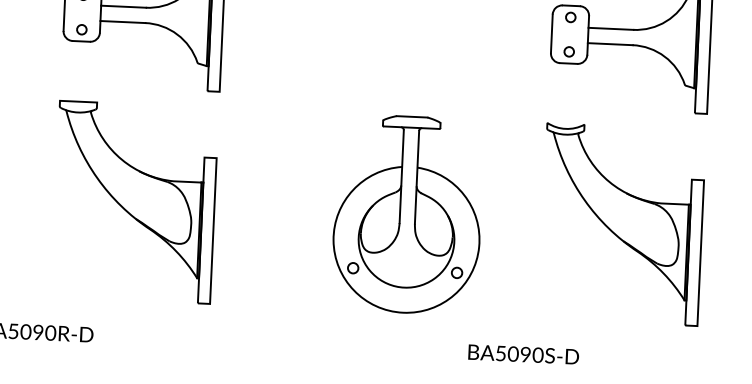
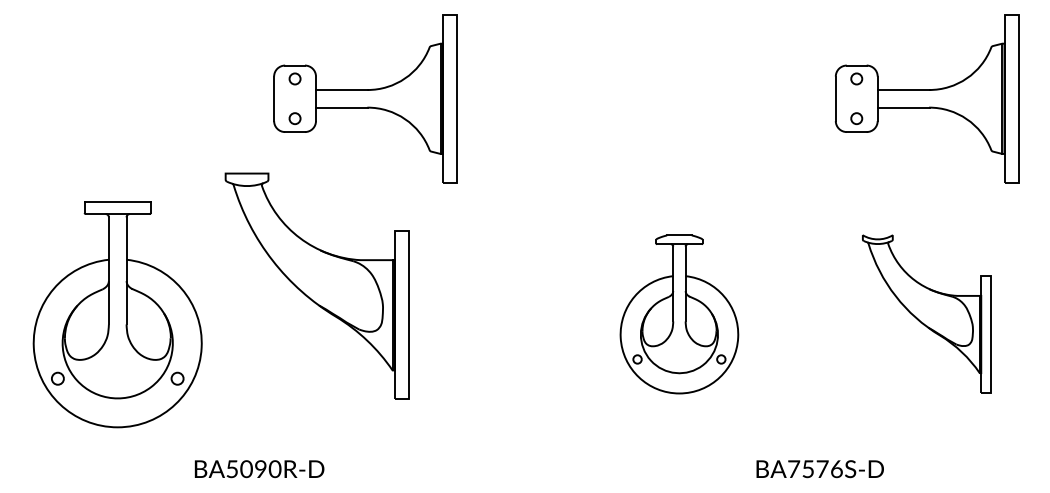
part: (134, 201) -> (316, 285), moved
part: (407, 214) -> (679, 314), size x0.7
part: (622, 223) -> (926, 313), size x0.7
text: (519, 354) -> (815, 469), BA5090S-D -> BA7576S-D

